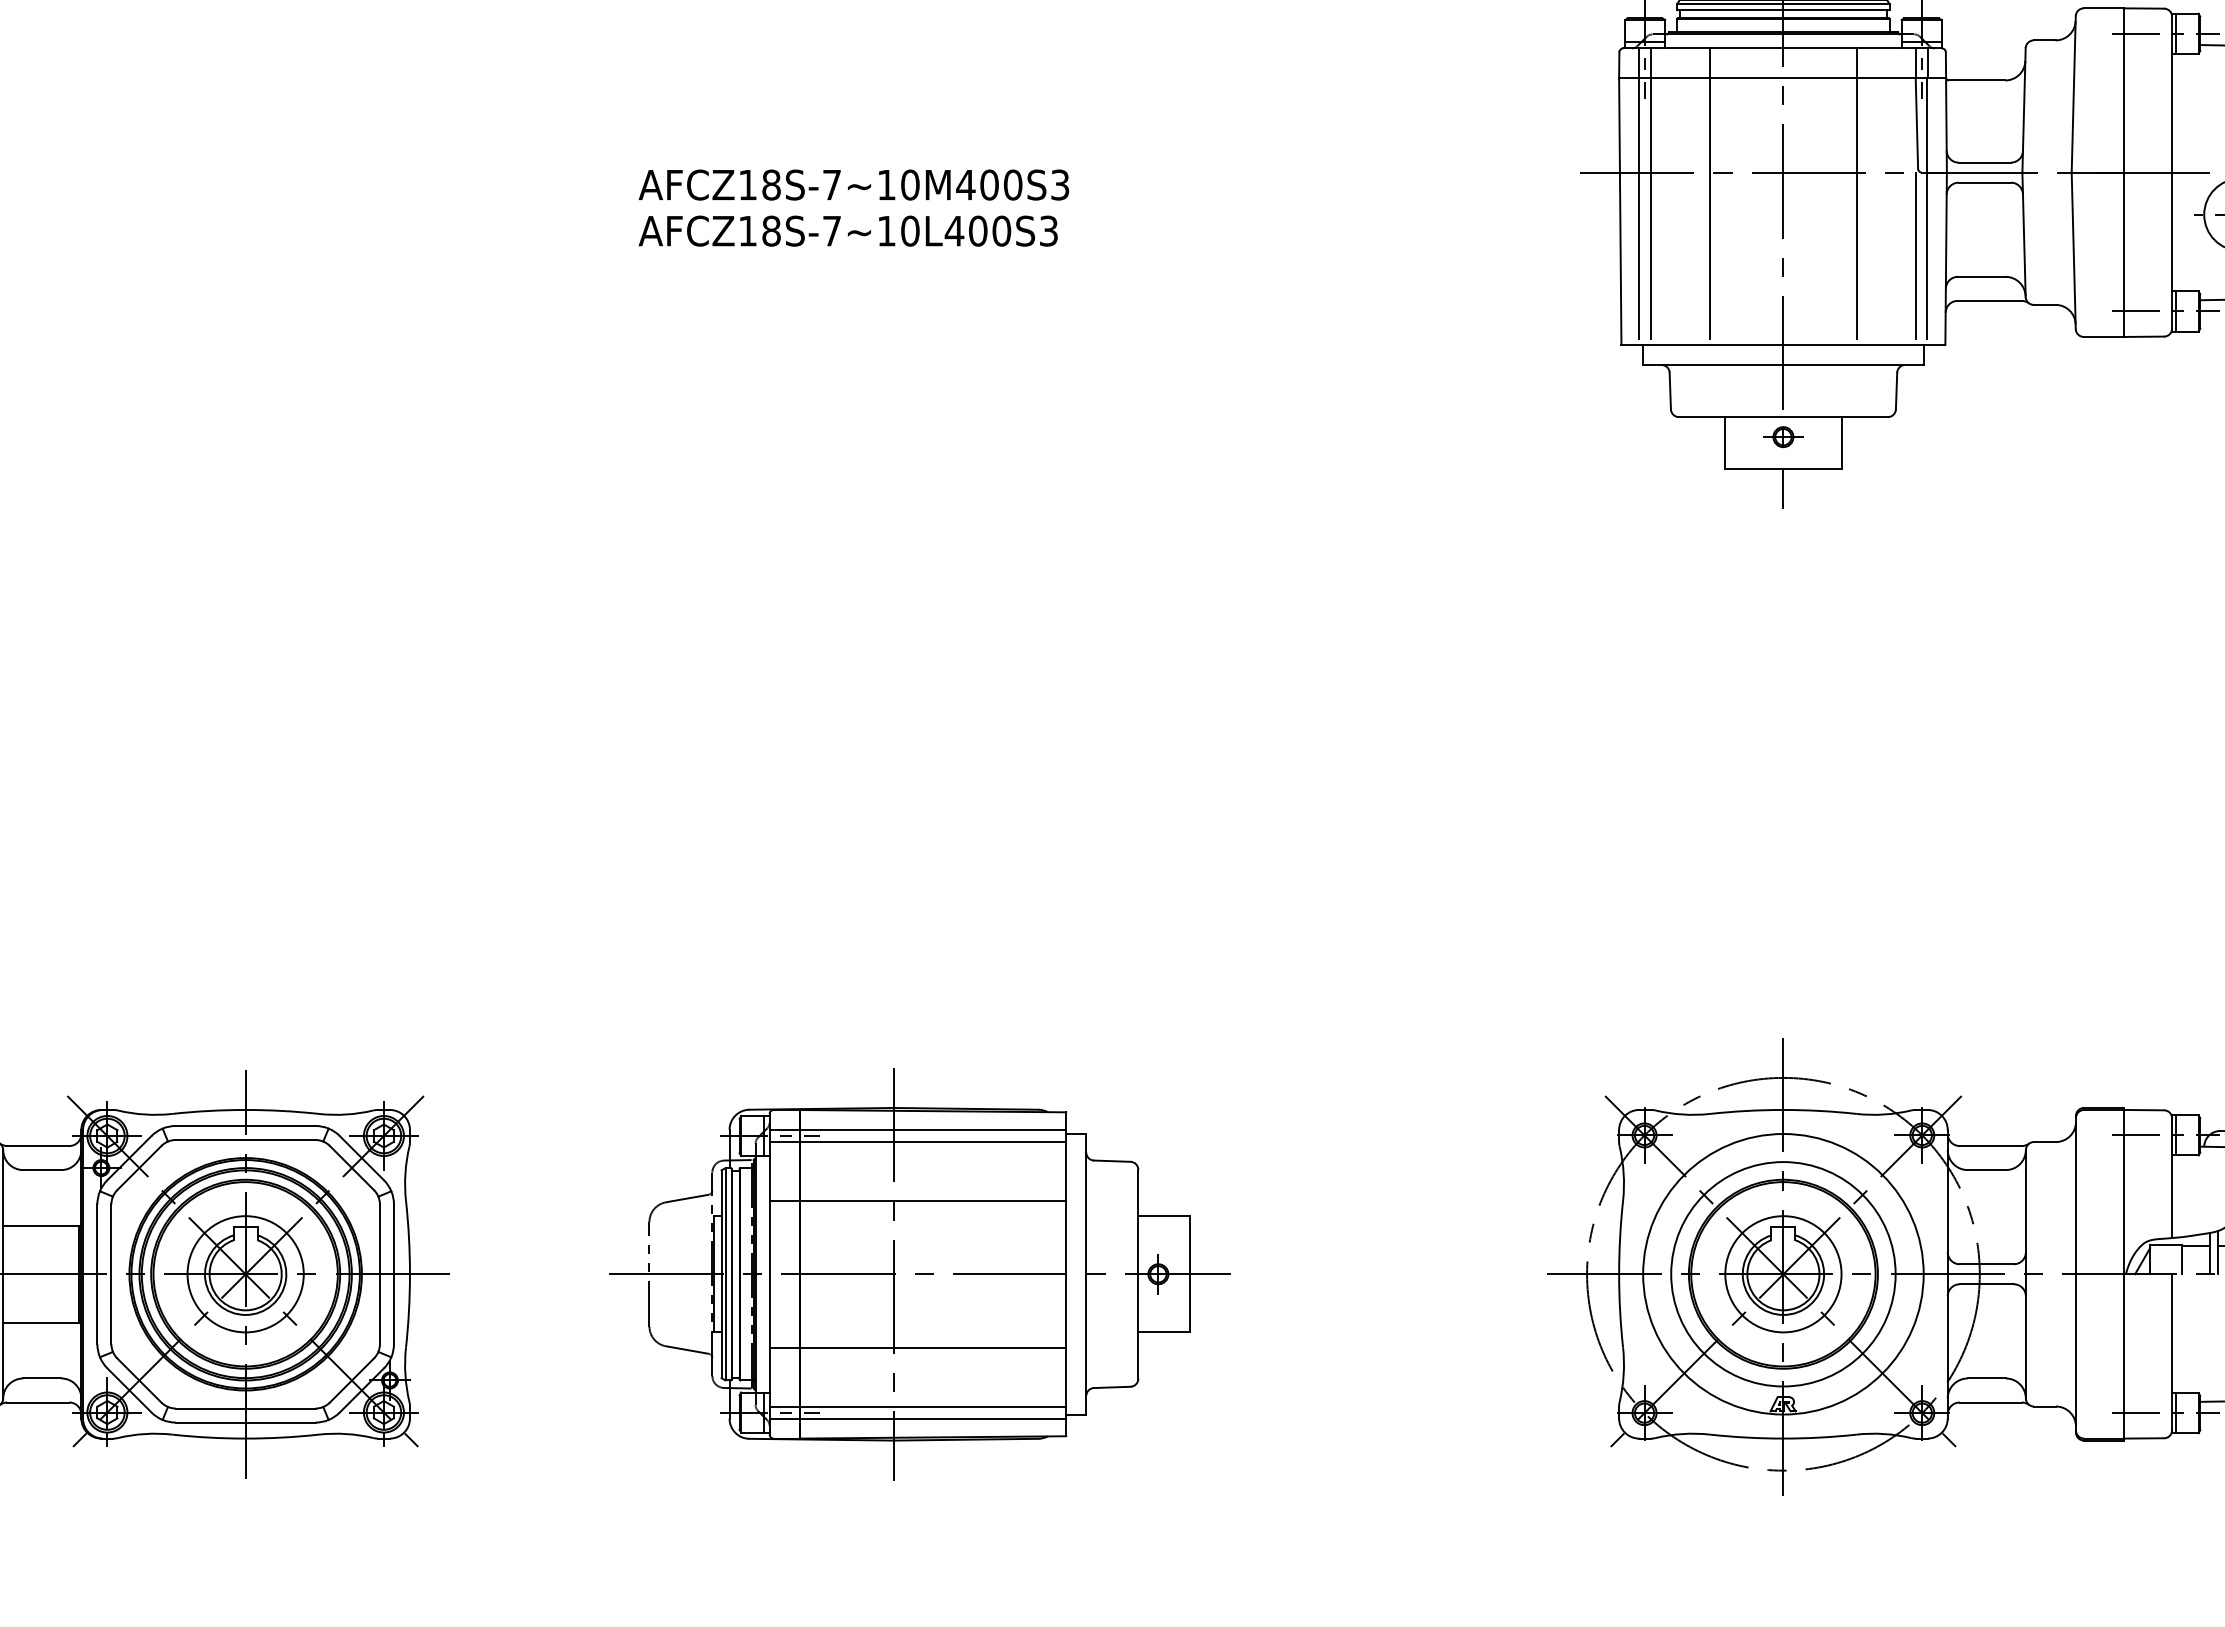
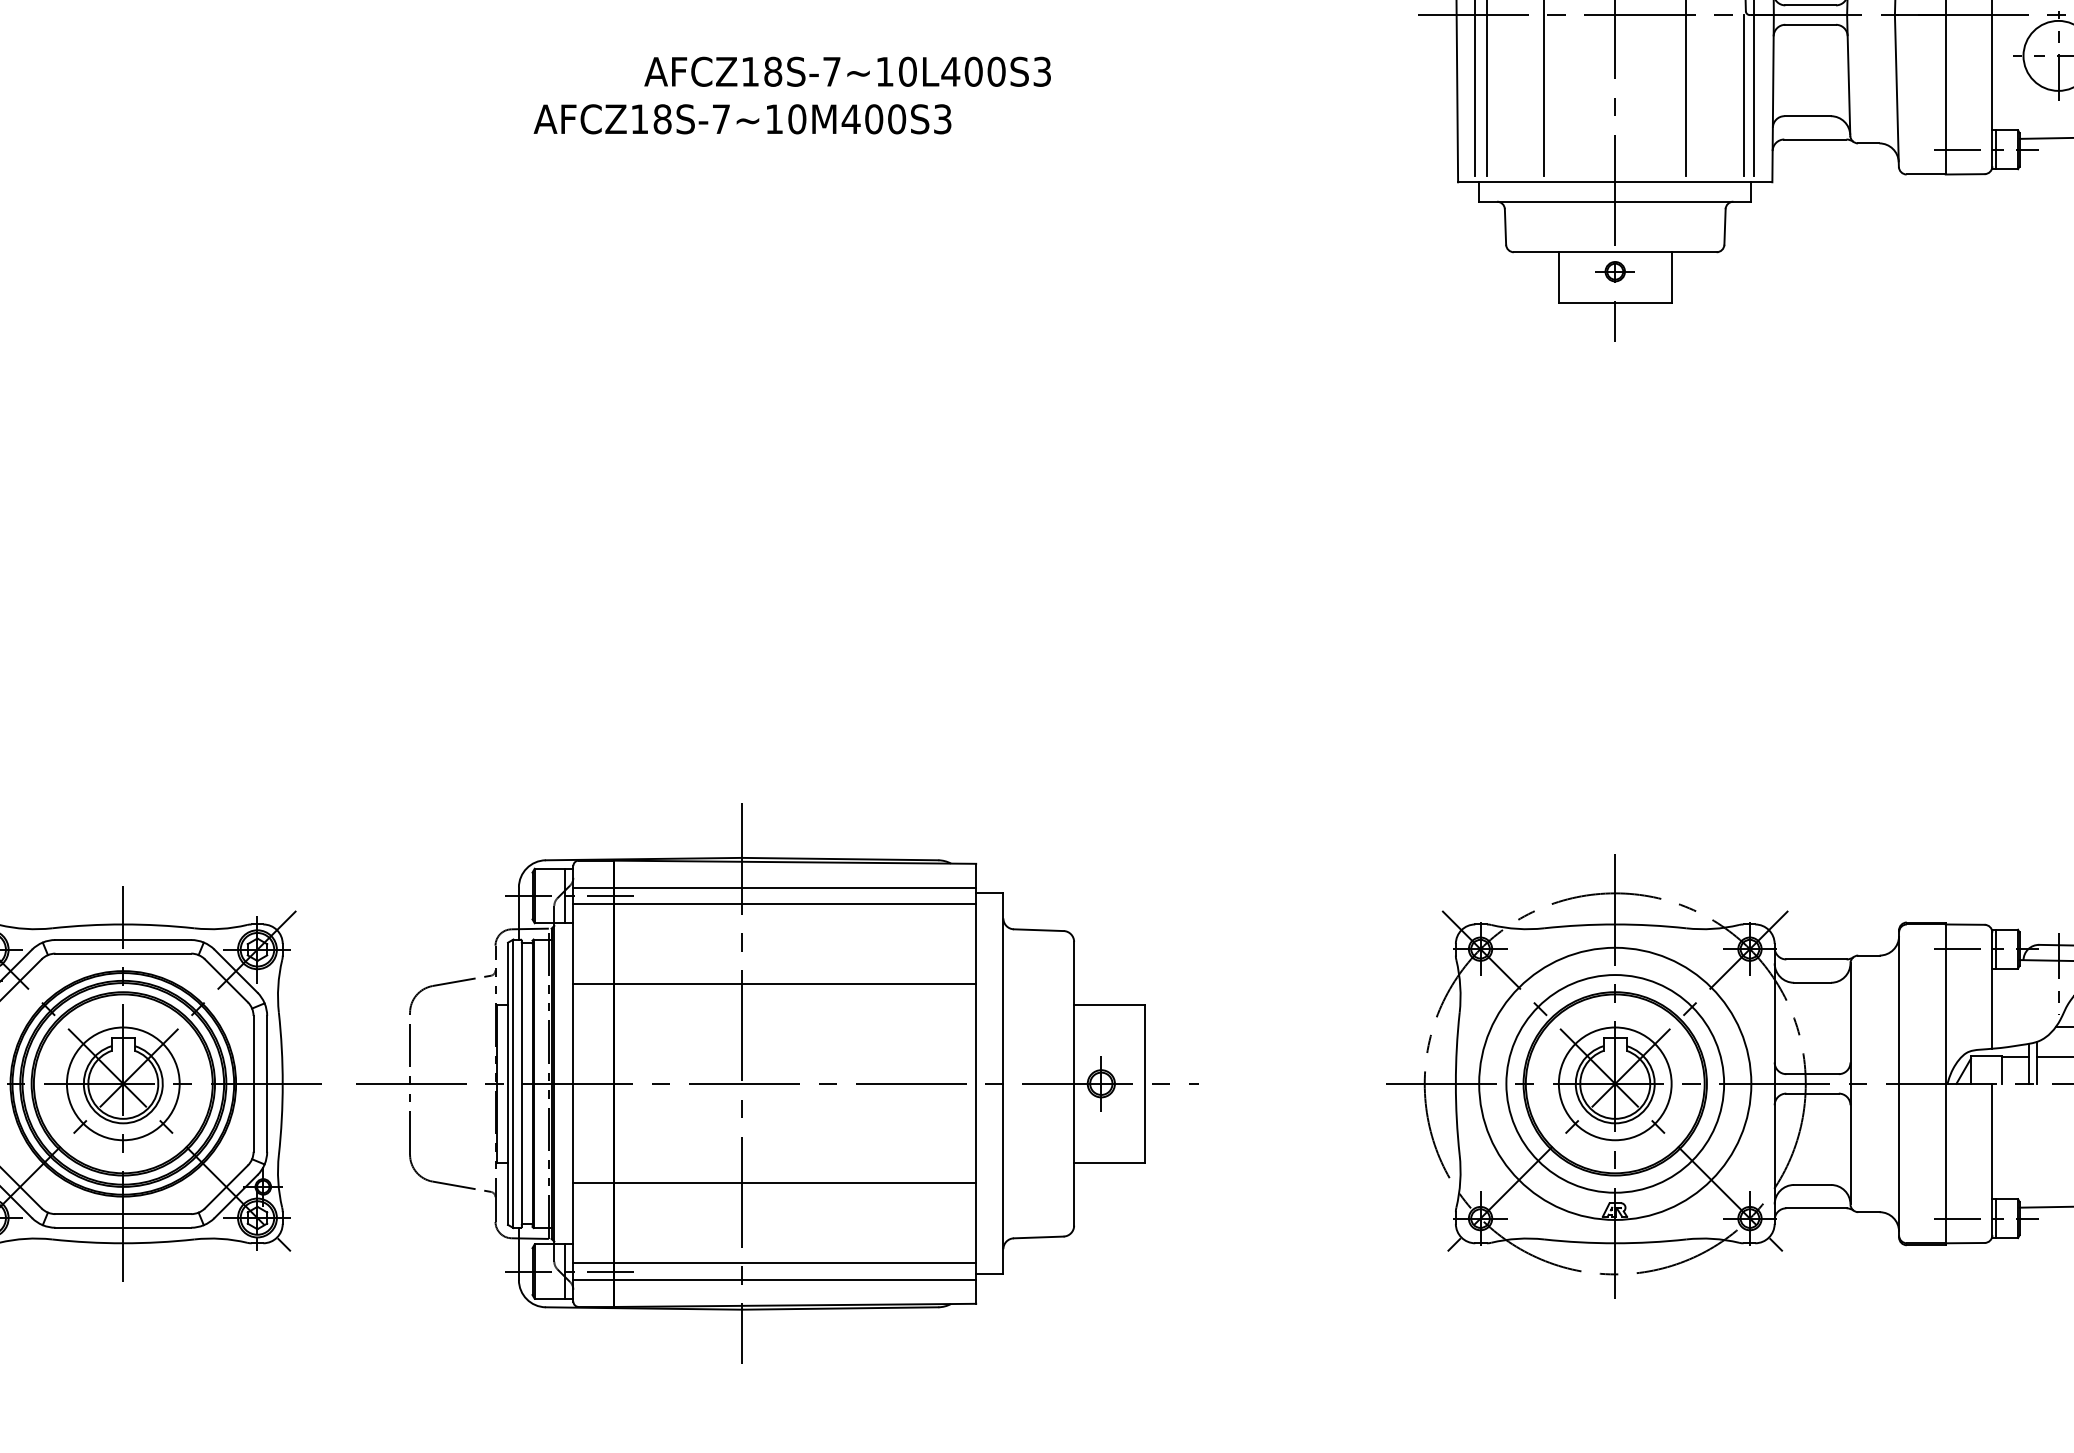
text: (853, 184) -> (742, 118), moved
text: (847, 230) -> (846, 71), moved
part: (919, 1274) -> (777, 1084), size x1.4

